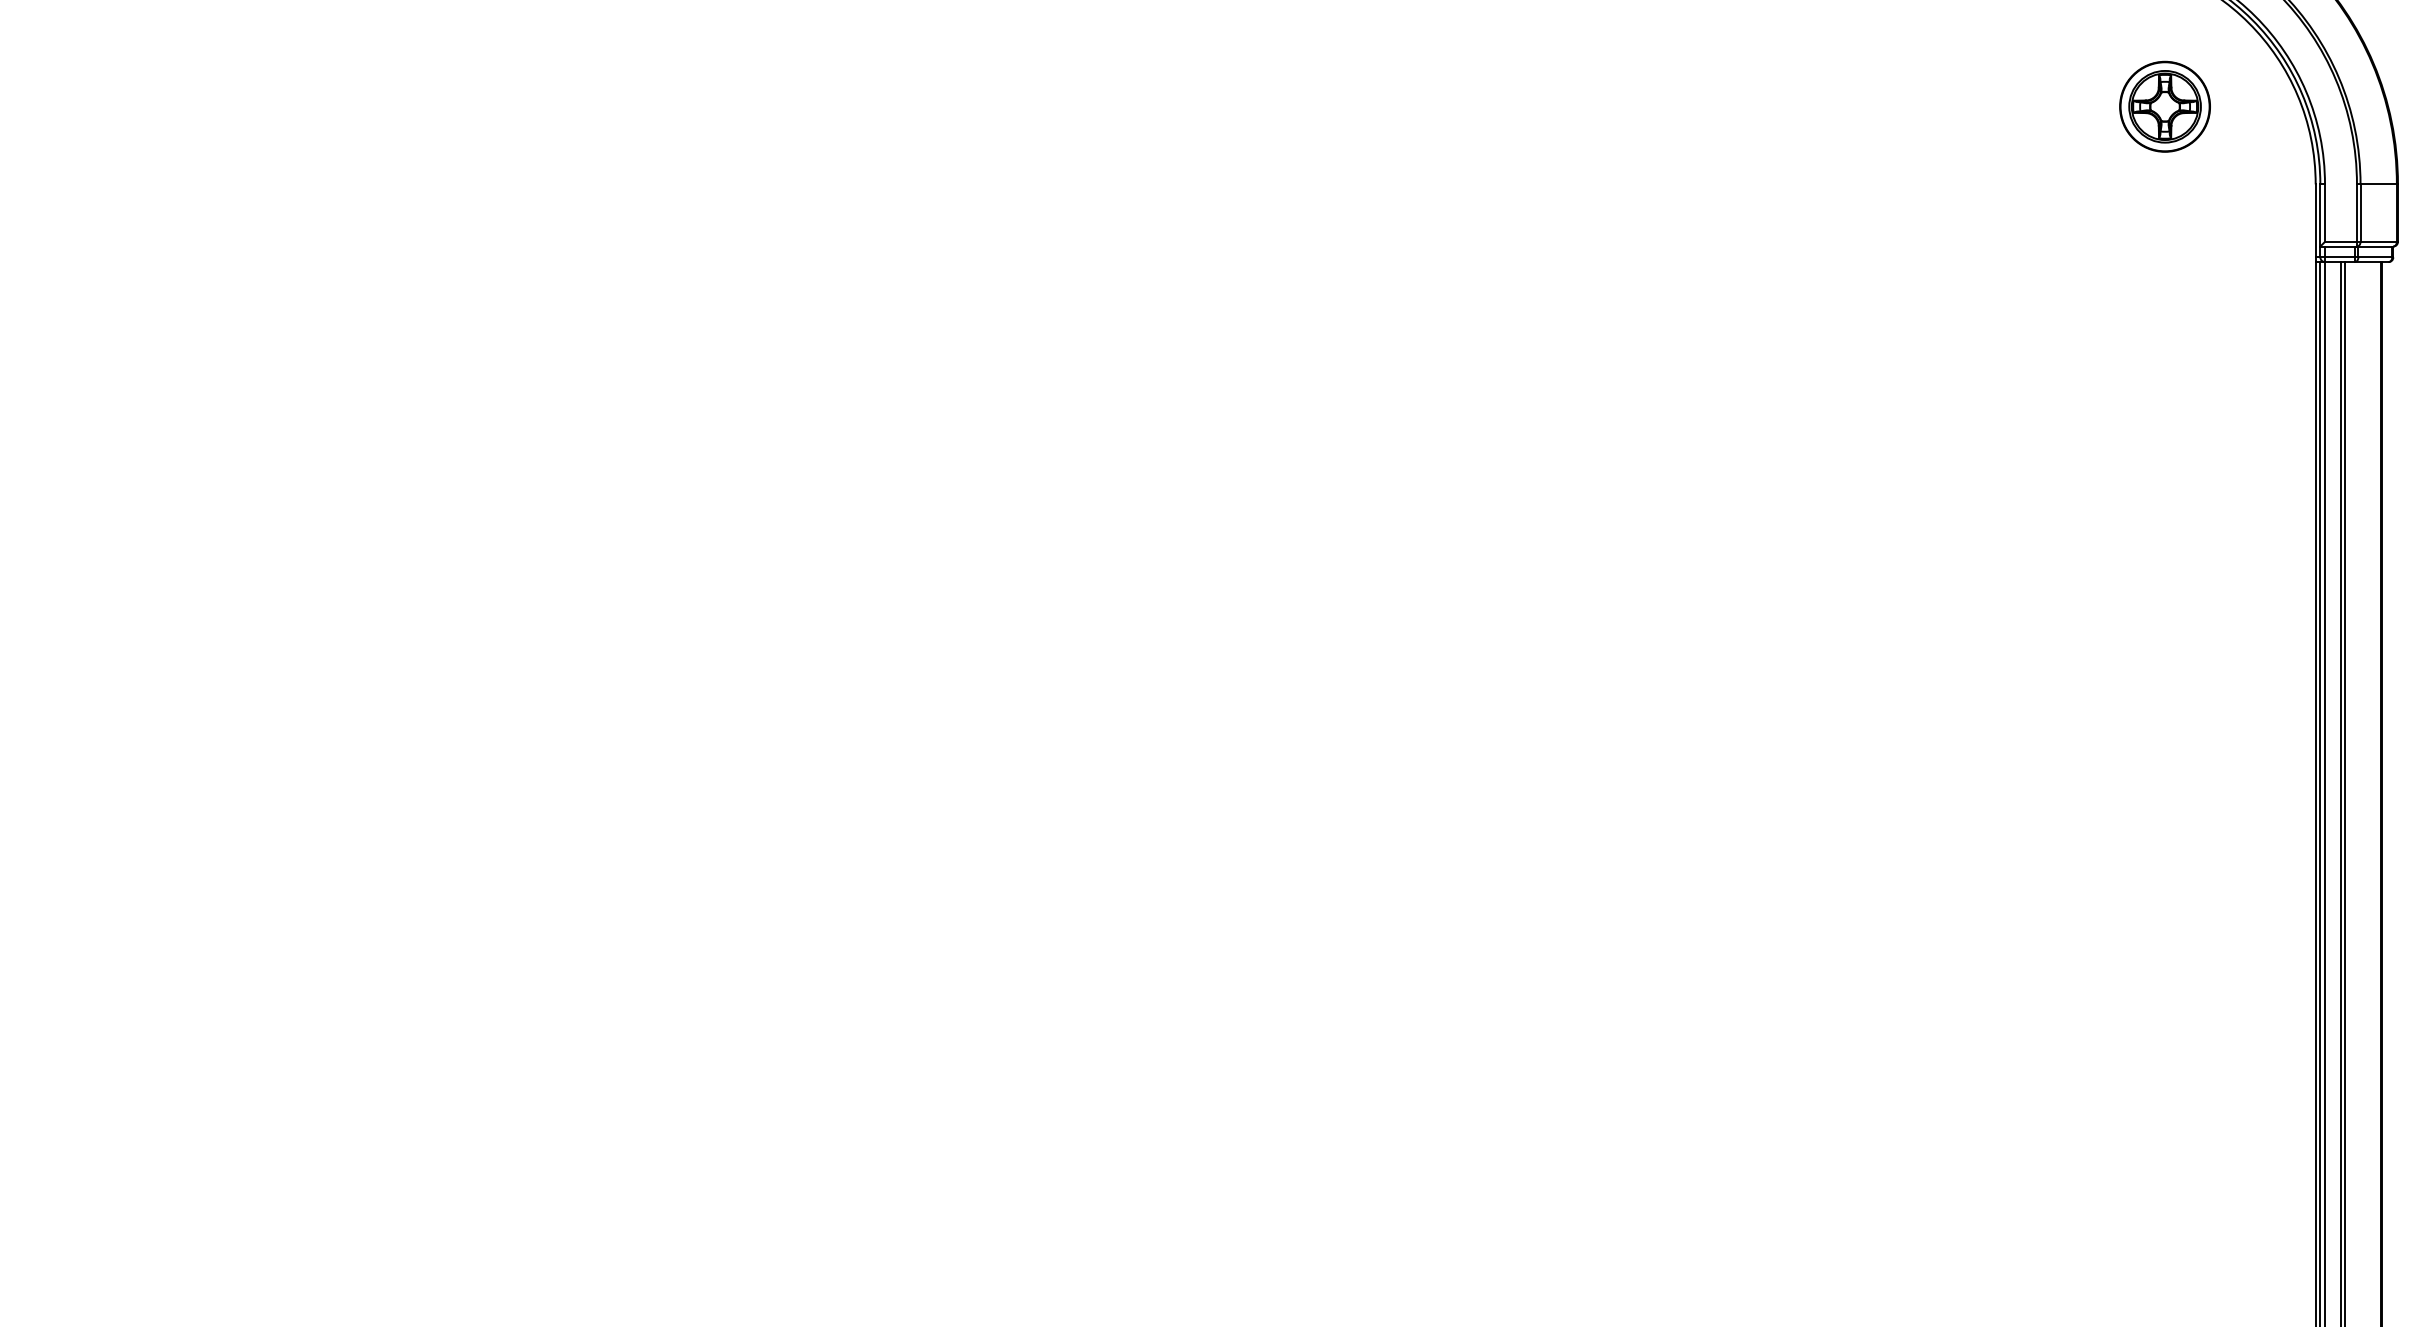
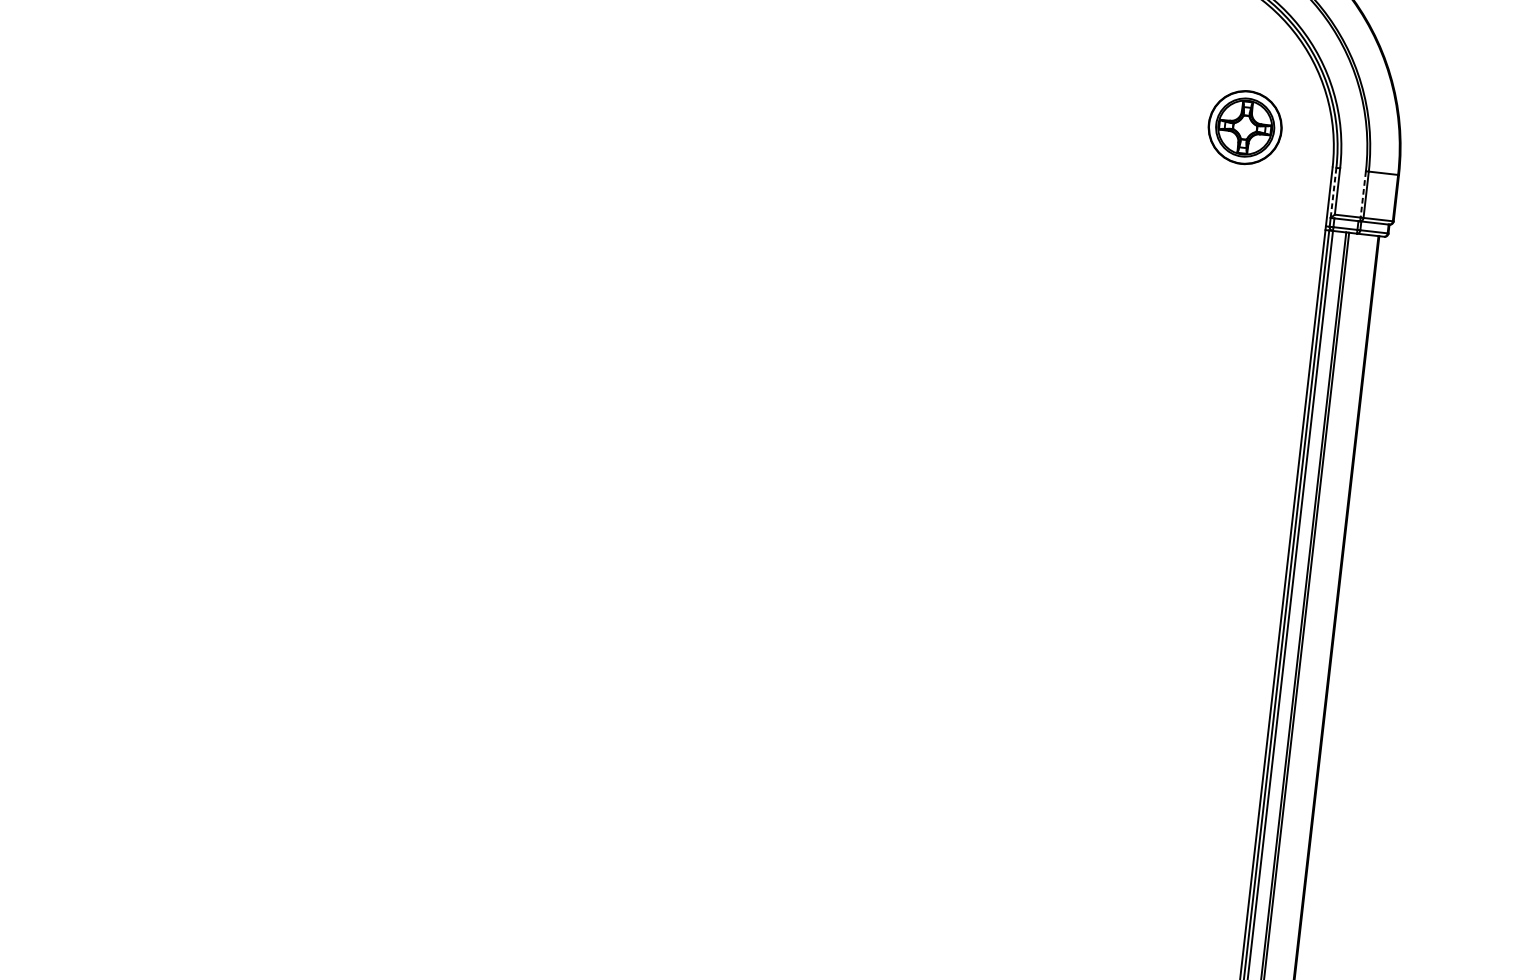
part: (2164, 106) -> (1244, 127), moved
line: (2356, 213) -> (1362, 194), solid -> dashed
line: (2320, 215) -> (1333, 192), solid -> dashed

